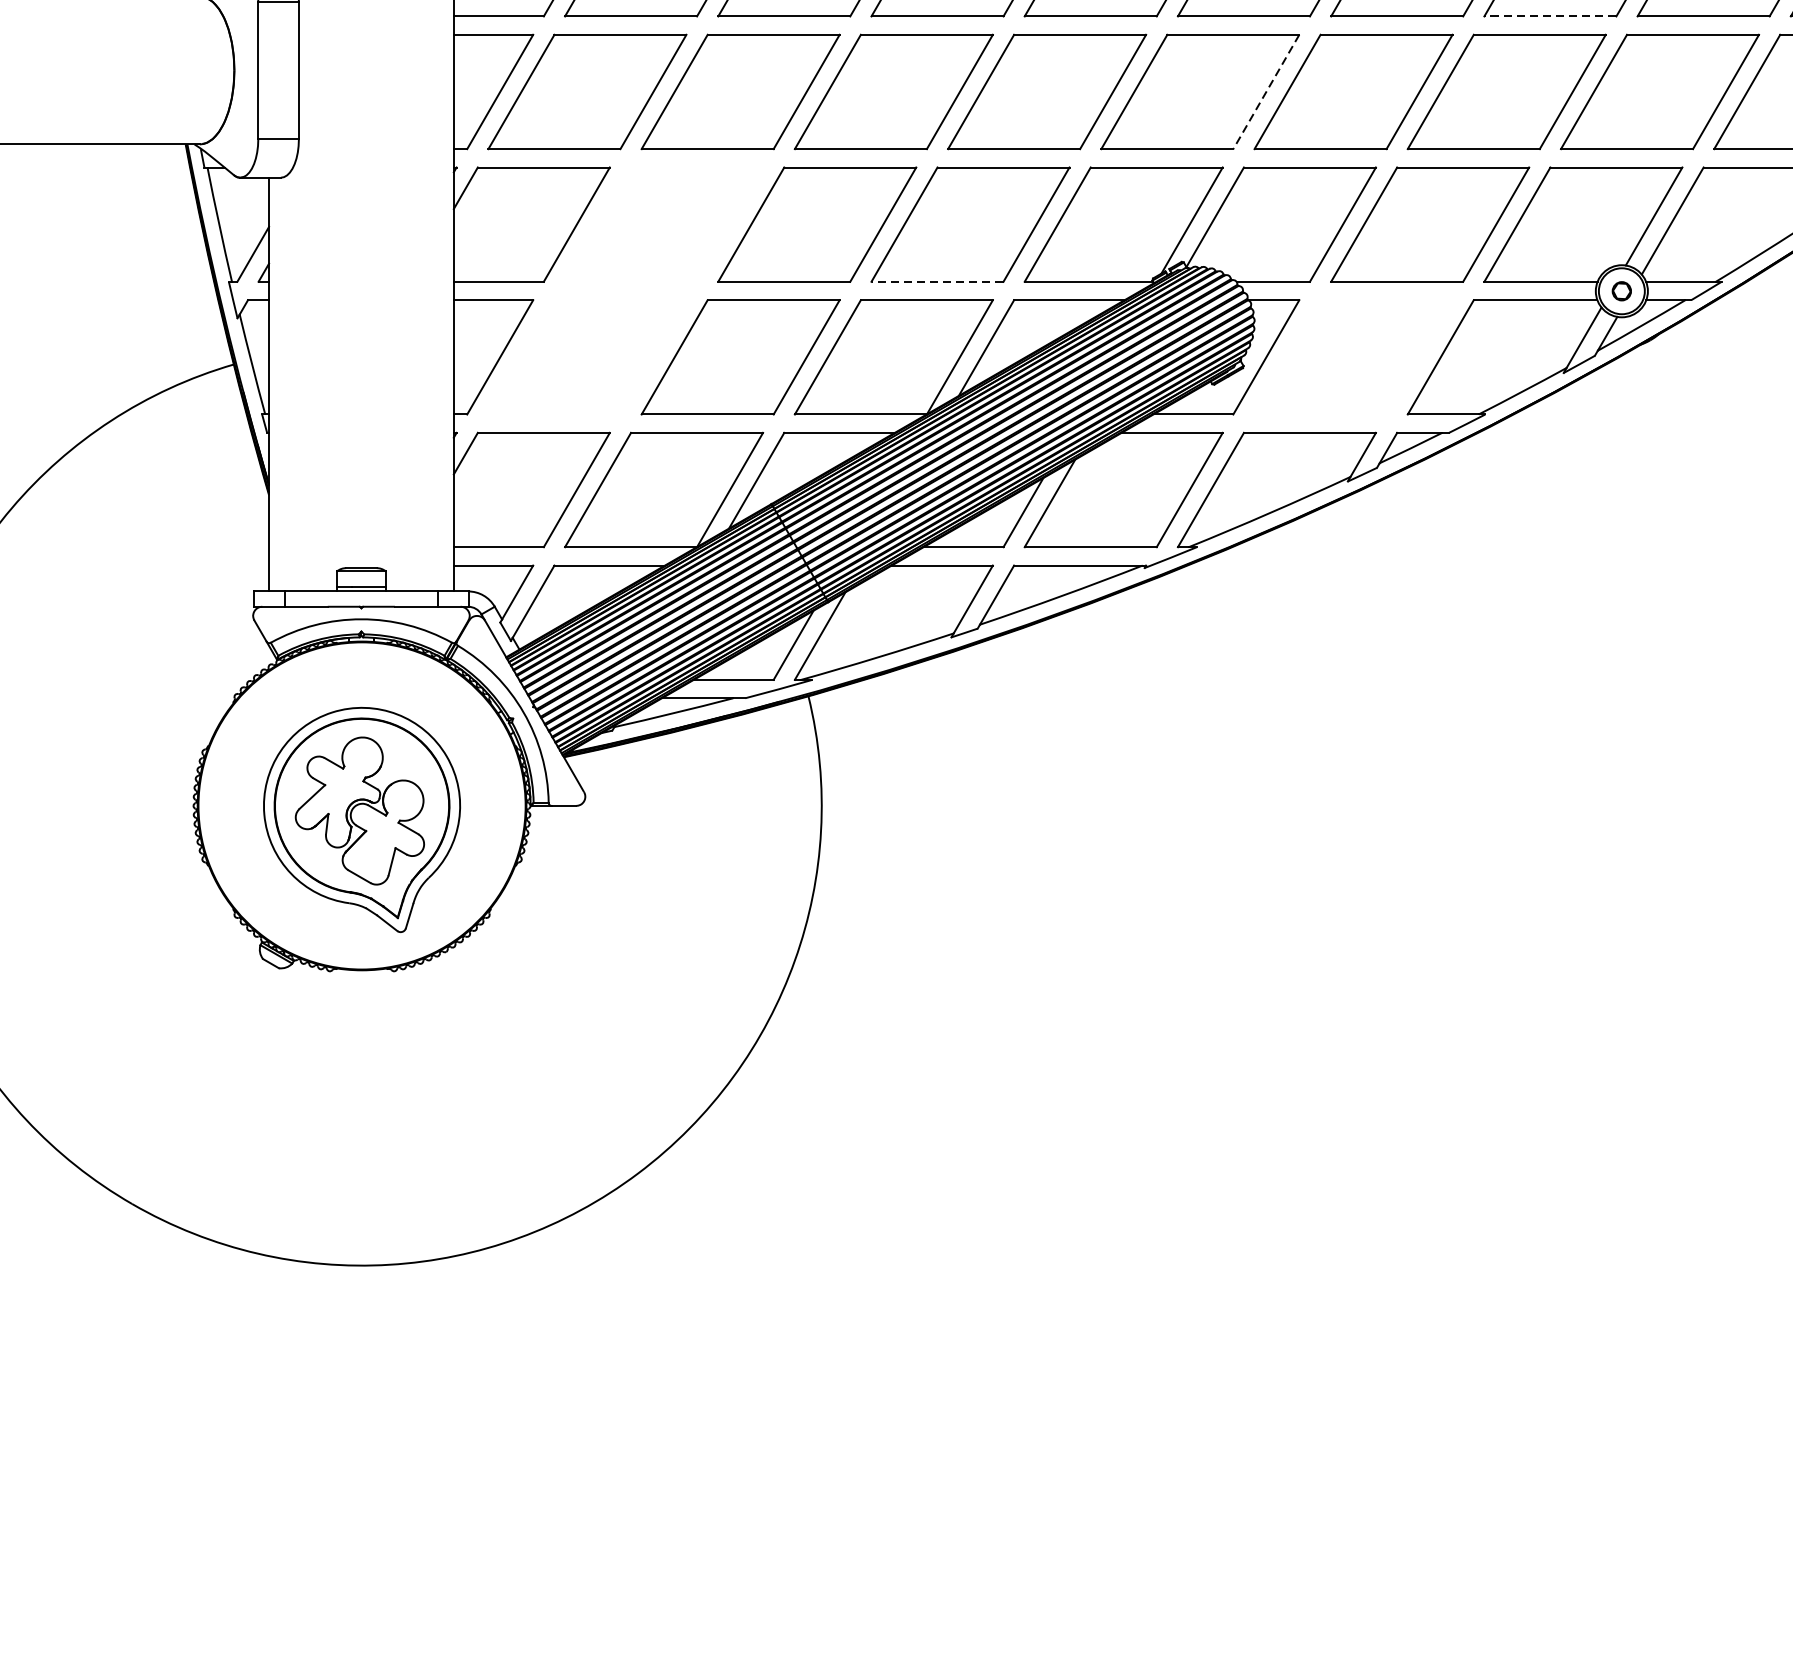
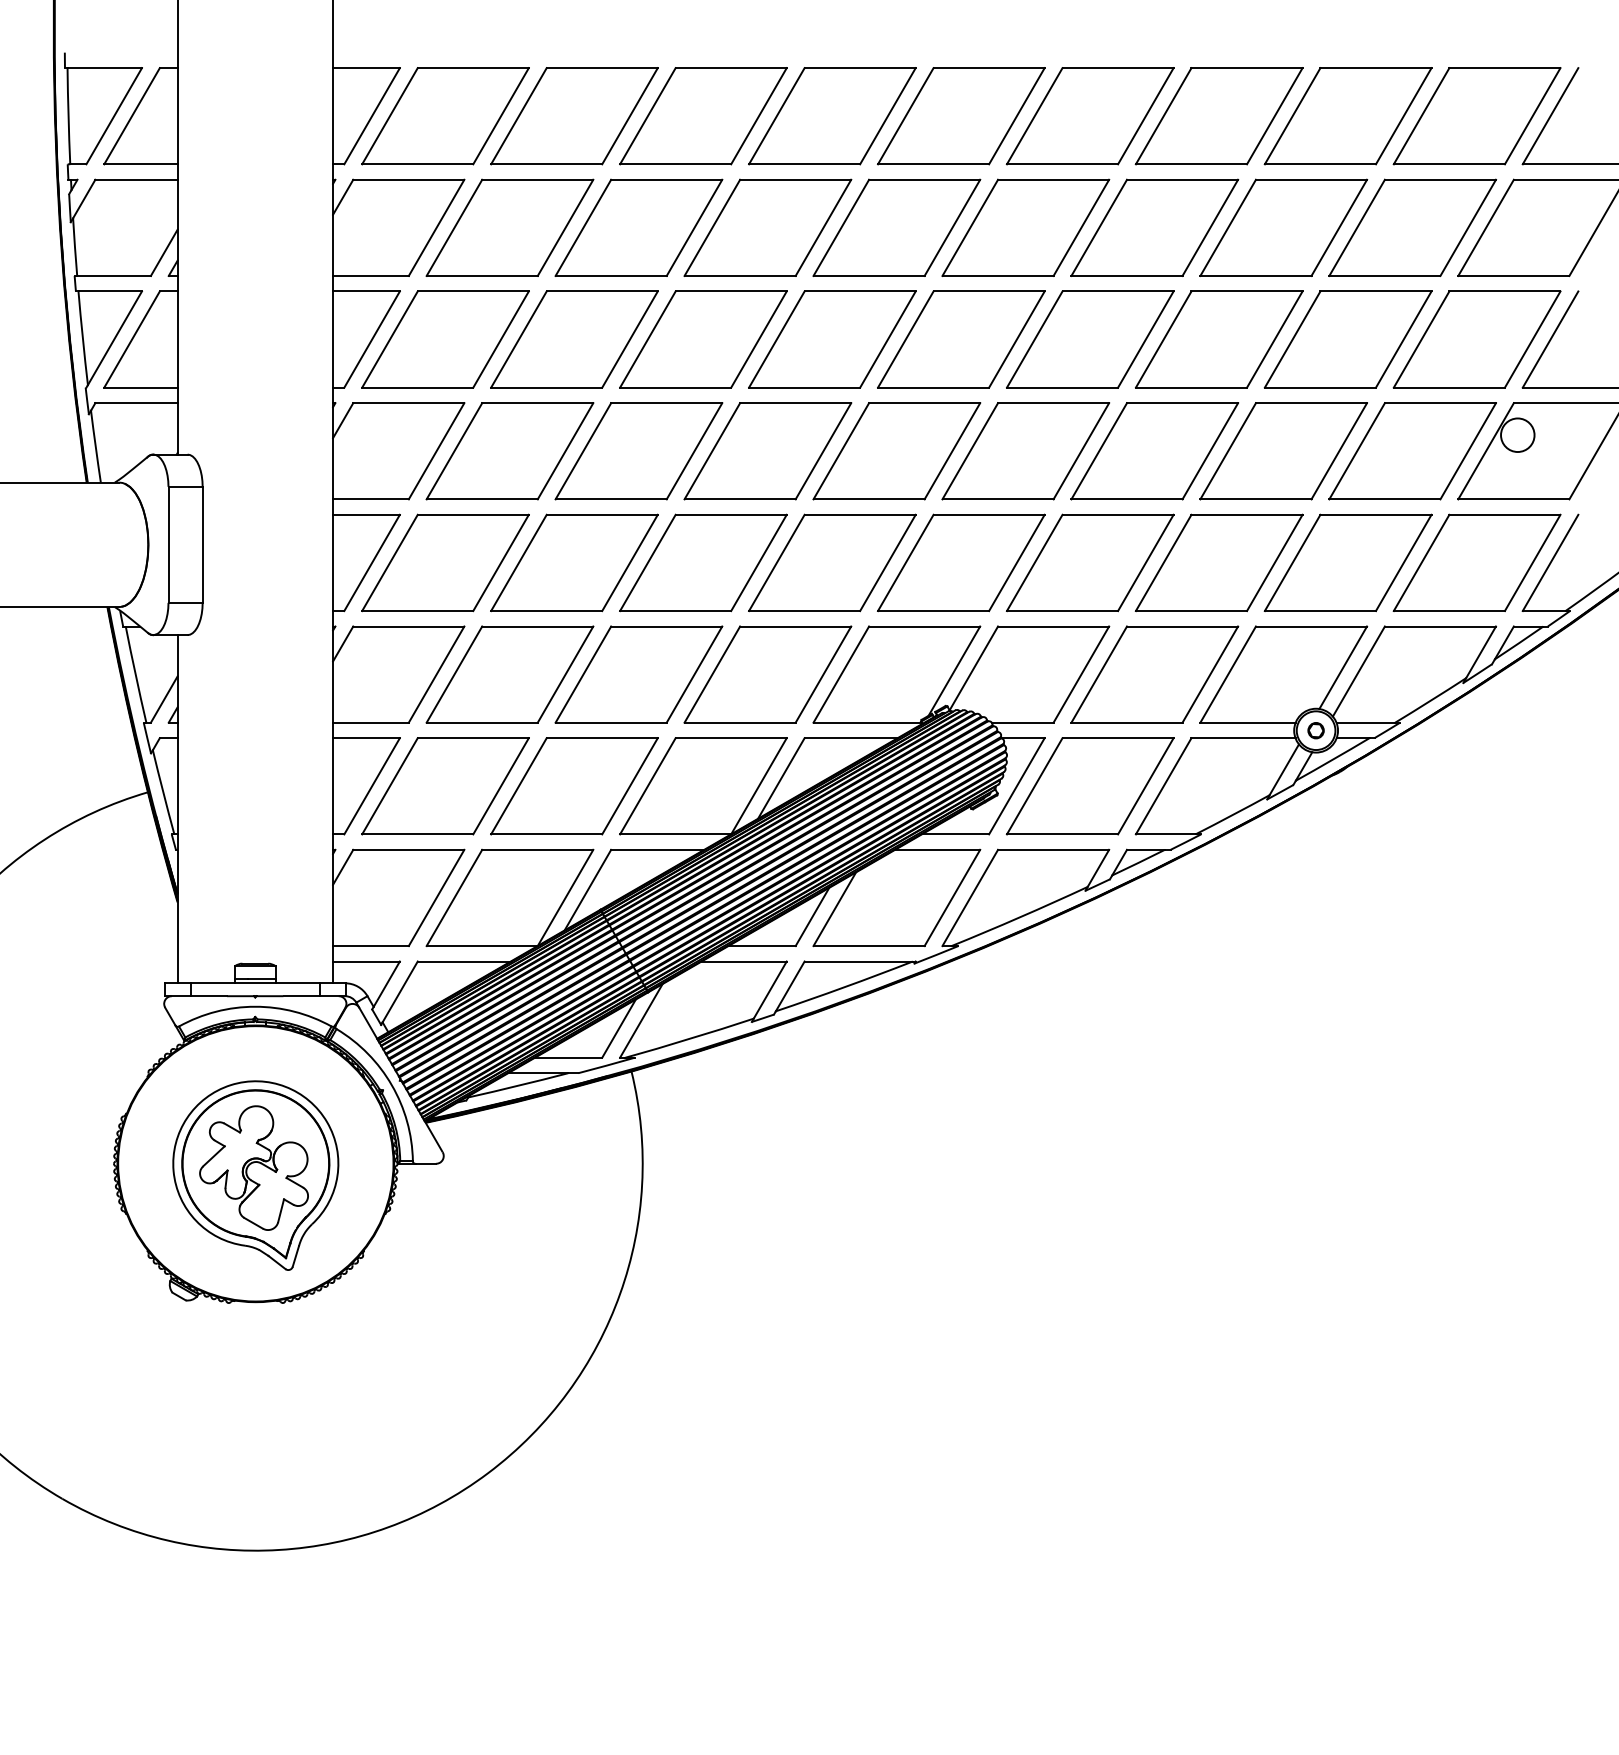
line: (1549, 16) -> (1255, 499), dashed -> solid
line: (1265, 91) -> (1016, 562), dashed -> solid
part: (663, 224) -> (509, 674), added
line: (937, 281) -> (740, 722), dashed -> solid
part: (587, 357) -> (445, 786), added
part: (1352, 357) -> (1089, 786), added

